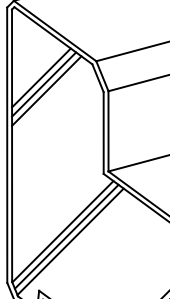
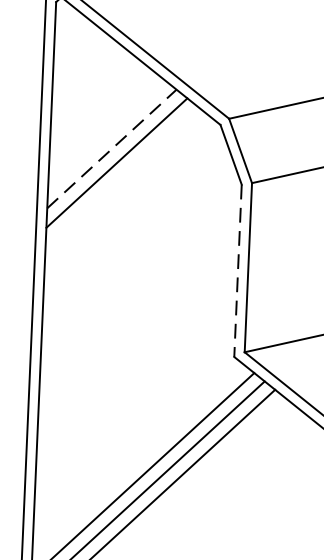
line: (41, 77) -> (112, 148), solid -> dashed
line: (46, 90) -> (121, 175), removed
line: (103, 133) -> (237, 271), solid -> dashed

